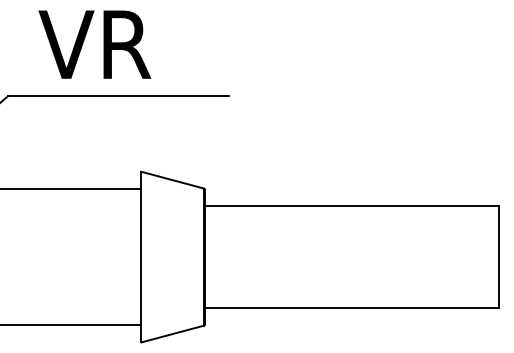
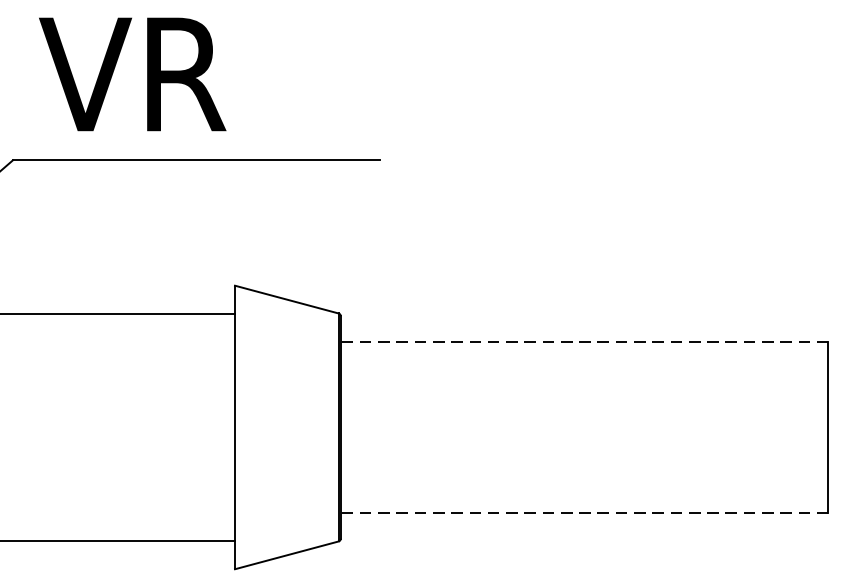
text: (94, 44) -> (132, 74), moved
line: (351, 205) -> (584, 341), solid -> dashed
line: (351, 308) -> (584, 512), solid -> dashed

